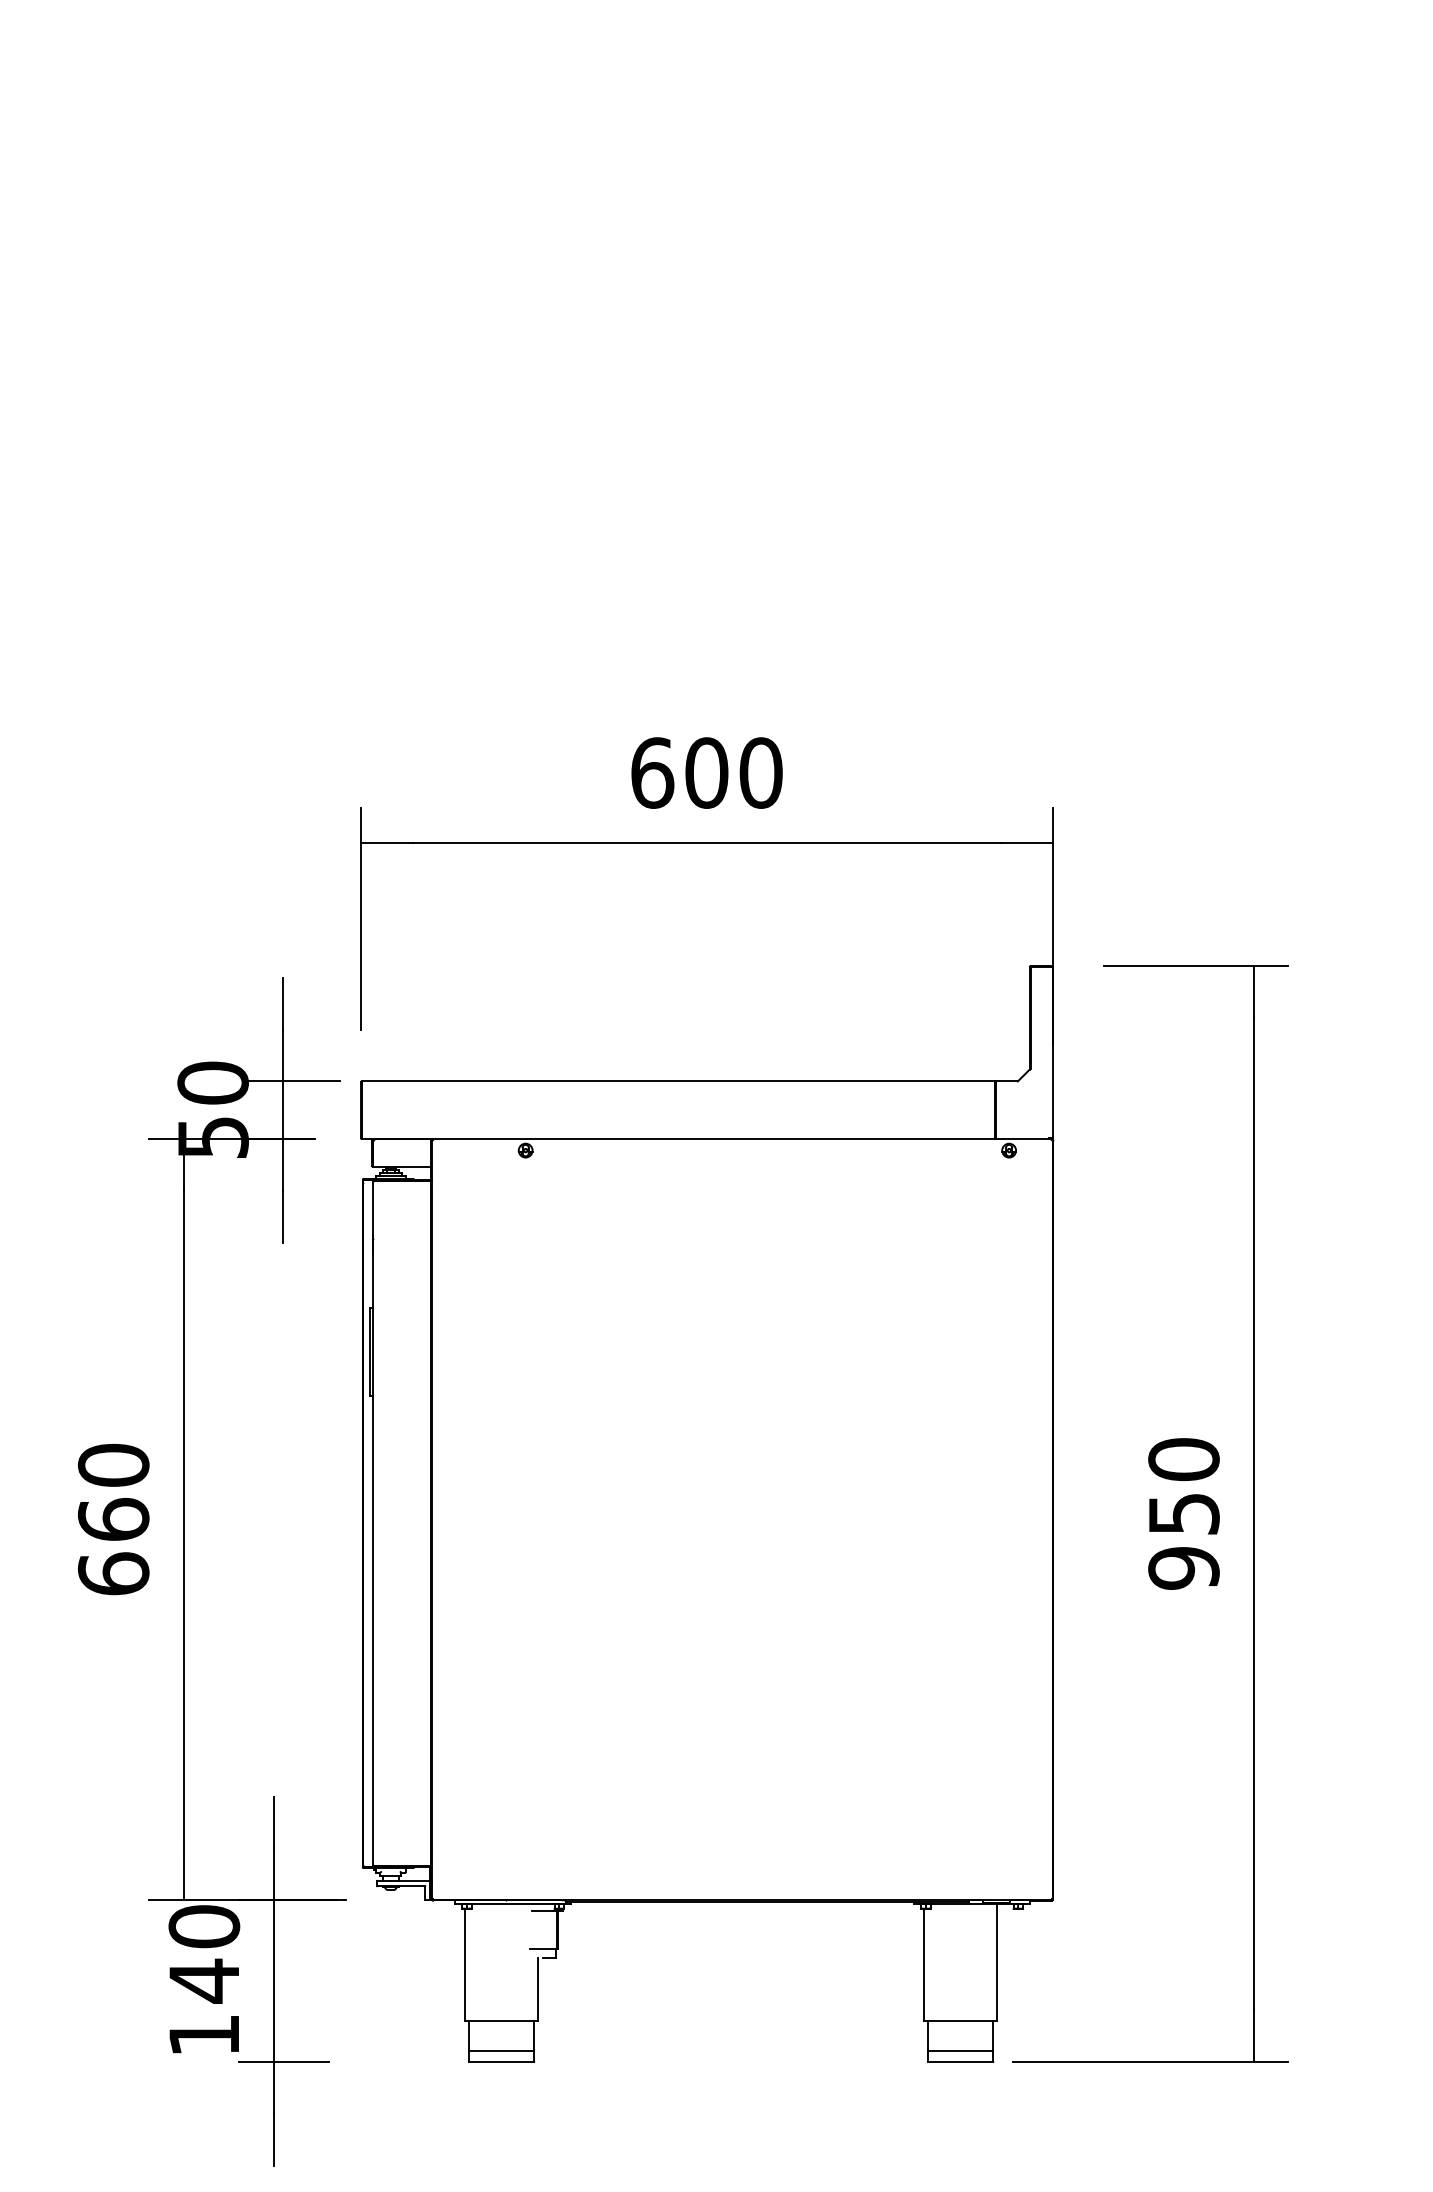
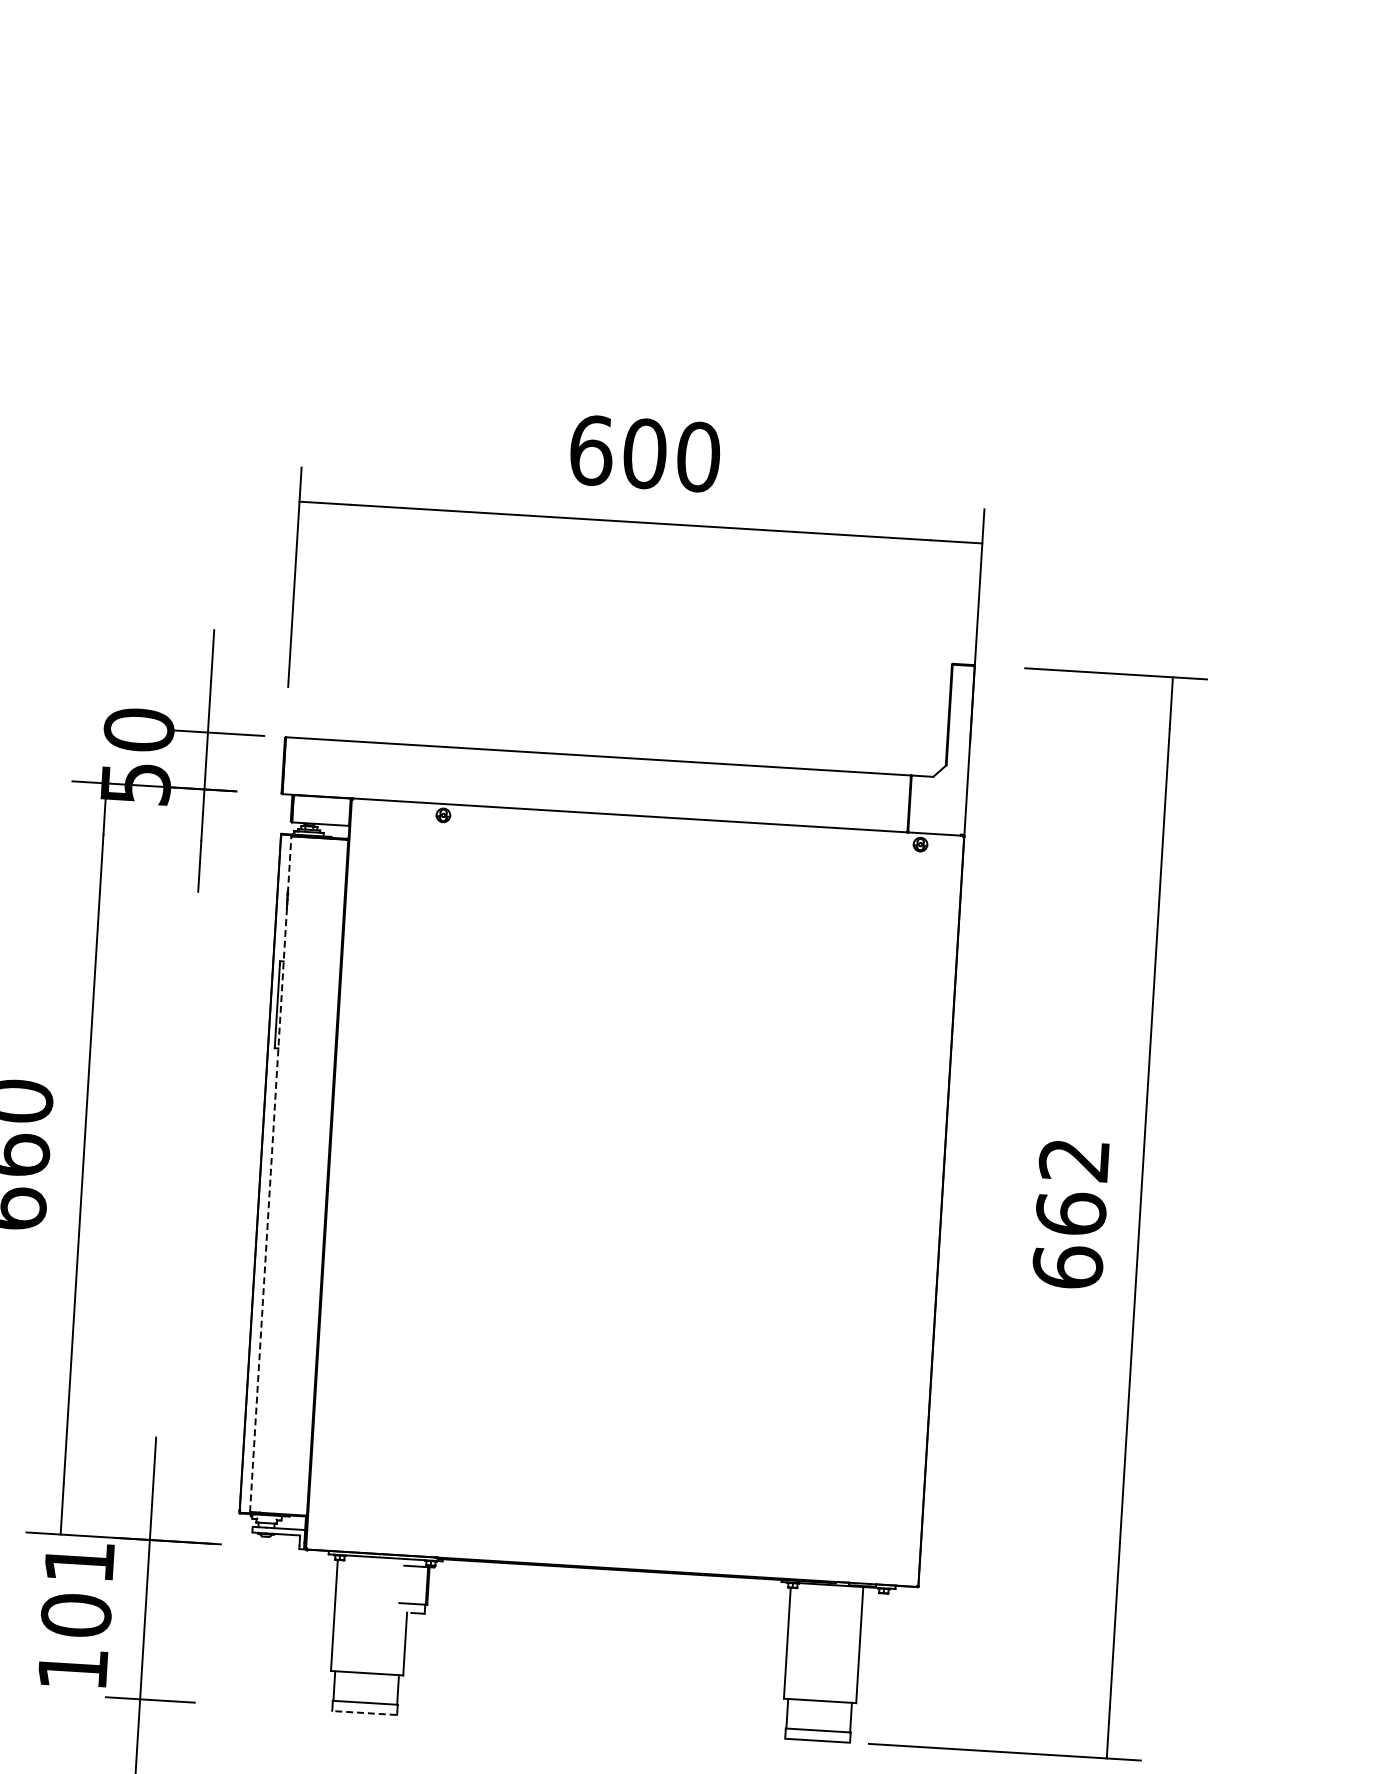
text: (1183, 1513) -> (1070, 1213), 950 -> 662
line: (373, 1523) -> (270, 1174), solid -> dashed
text: (204, 1954) -> (78, 1589), 140 -> 101
line: (501, 2061) -> (364, 1712), solid -> dashed

